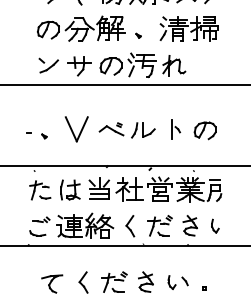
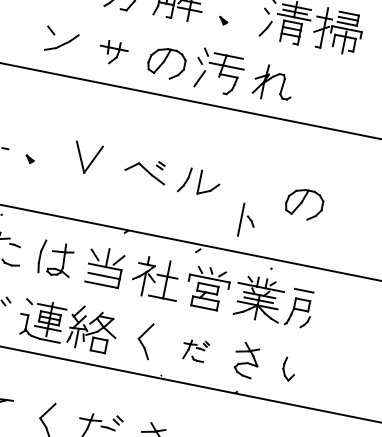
part: (79, 66) -> (113, 52), size x0.7
part: (76, 129) -> (86, 158), size x0.7
part: (176, 129) -> (248, 220), moved
part: (159, 225) -> (194, 349), size x0.6

